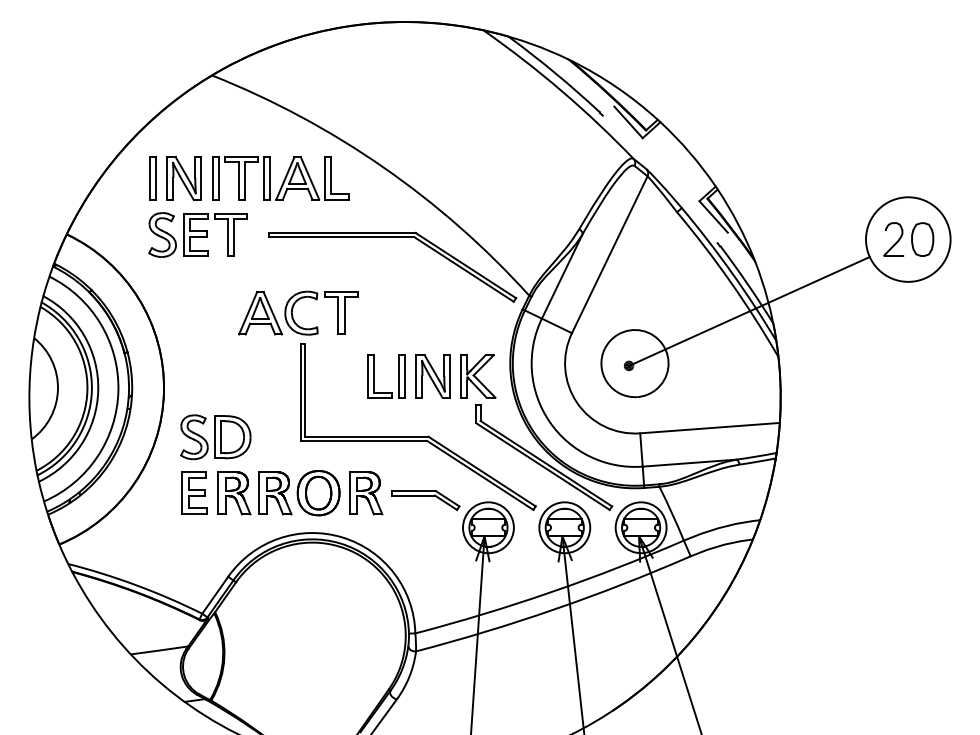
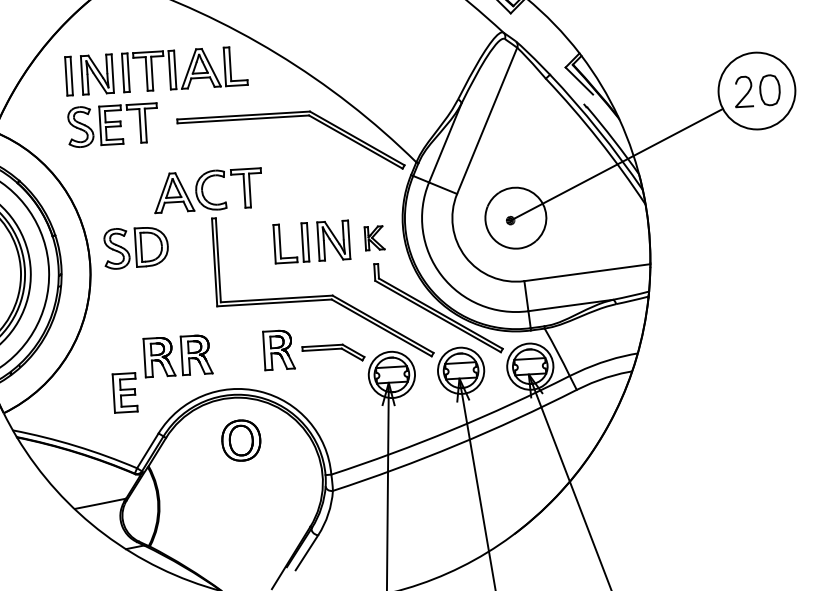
part: (478, 376) -> (374, 238), size x0.6
part: (215, 437) -> (136, 247), moved
part: (194, 492) -> (125, 392), moved
part: (318, 493) -> (241, 440), moved

